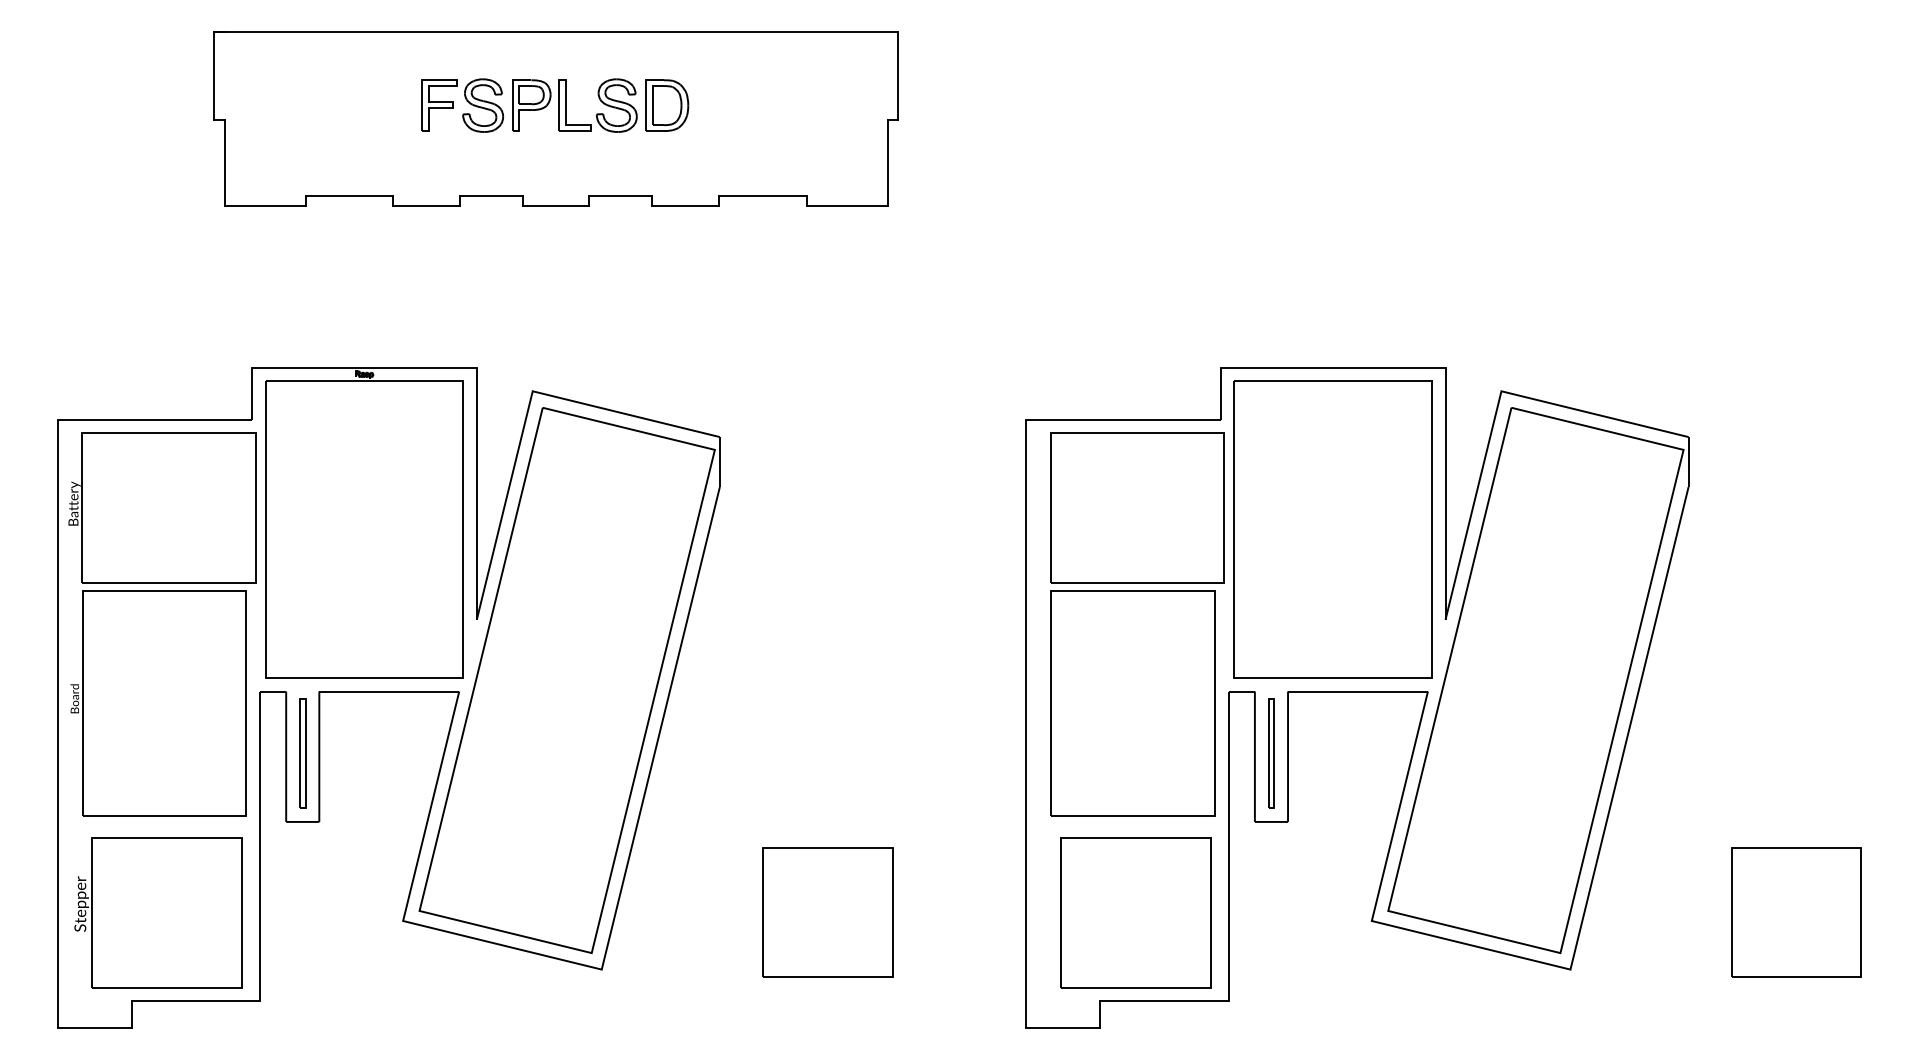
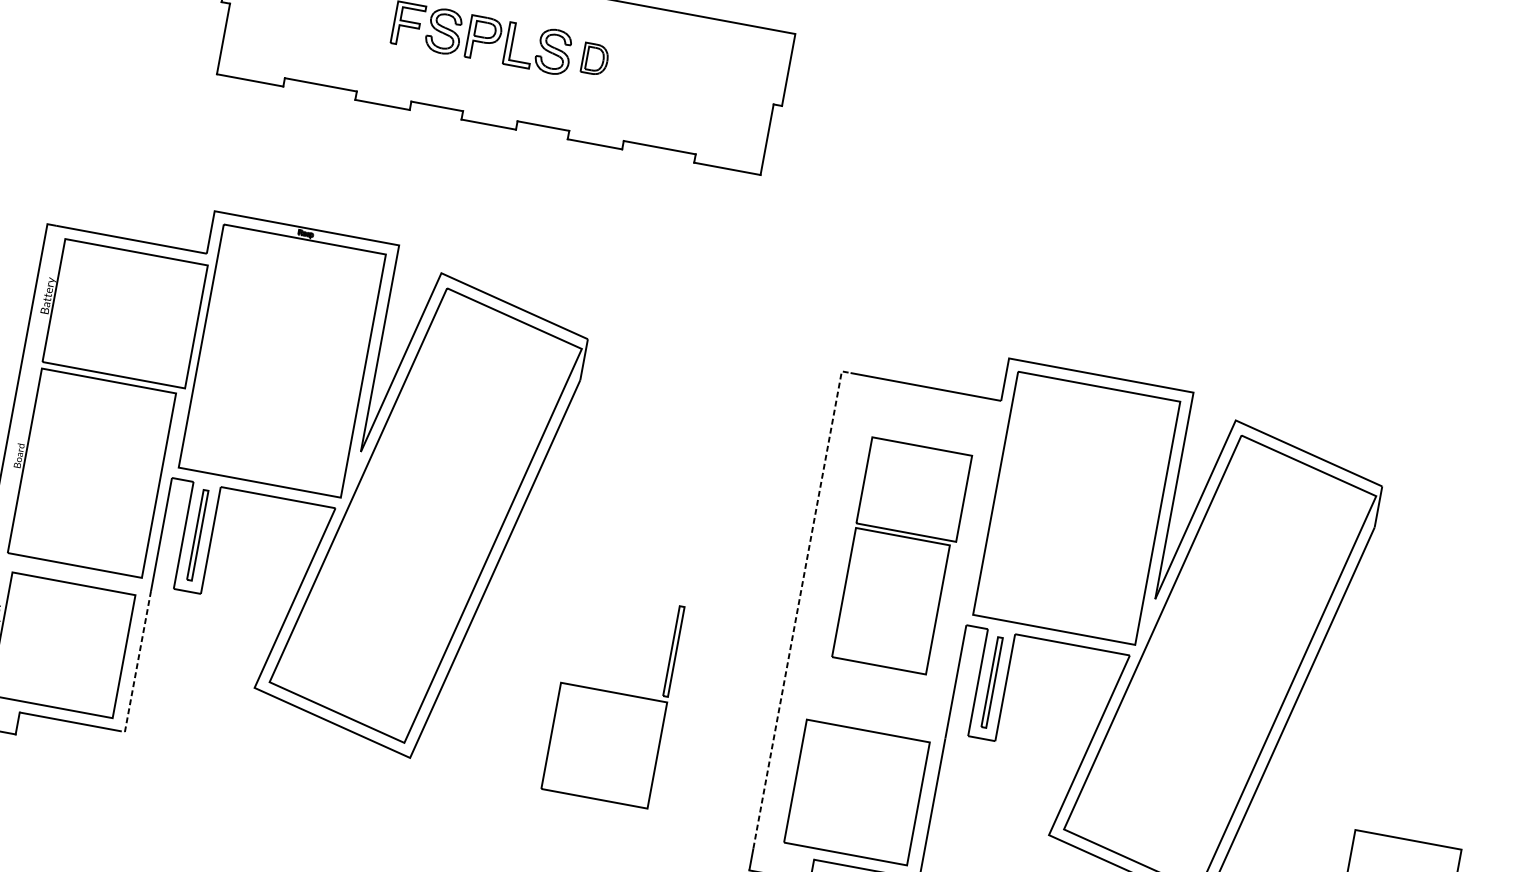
part: (667, 105) -> (595, 59), size x0.7
part: (1137, 624) -> (901, 556), size x0.7
line: (1026, 704) -> (798, 605), solid -> dashed
part: (889, 786) -> (673, 651), added
line: (259, 918) -> (137, 664), solid -> dashed

